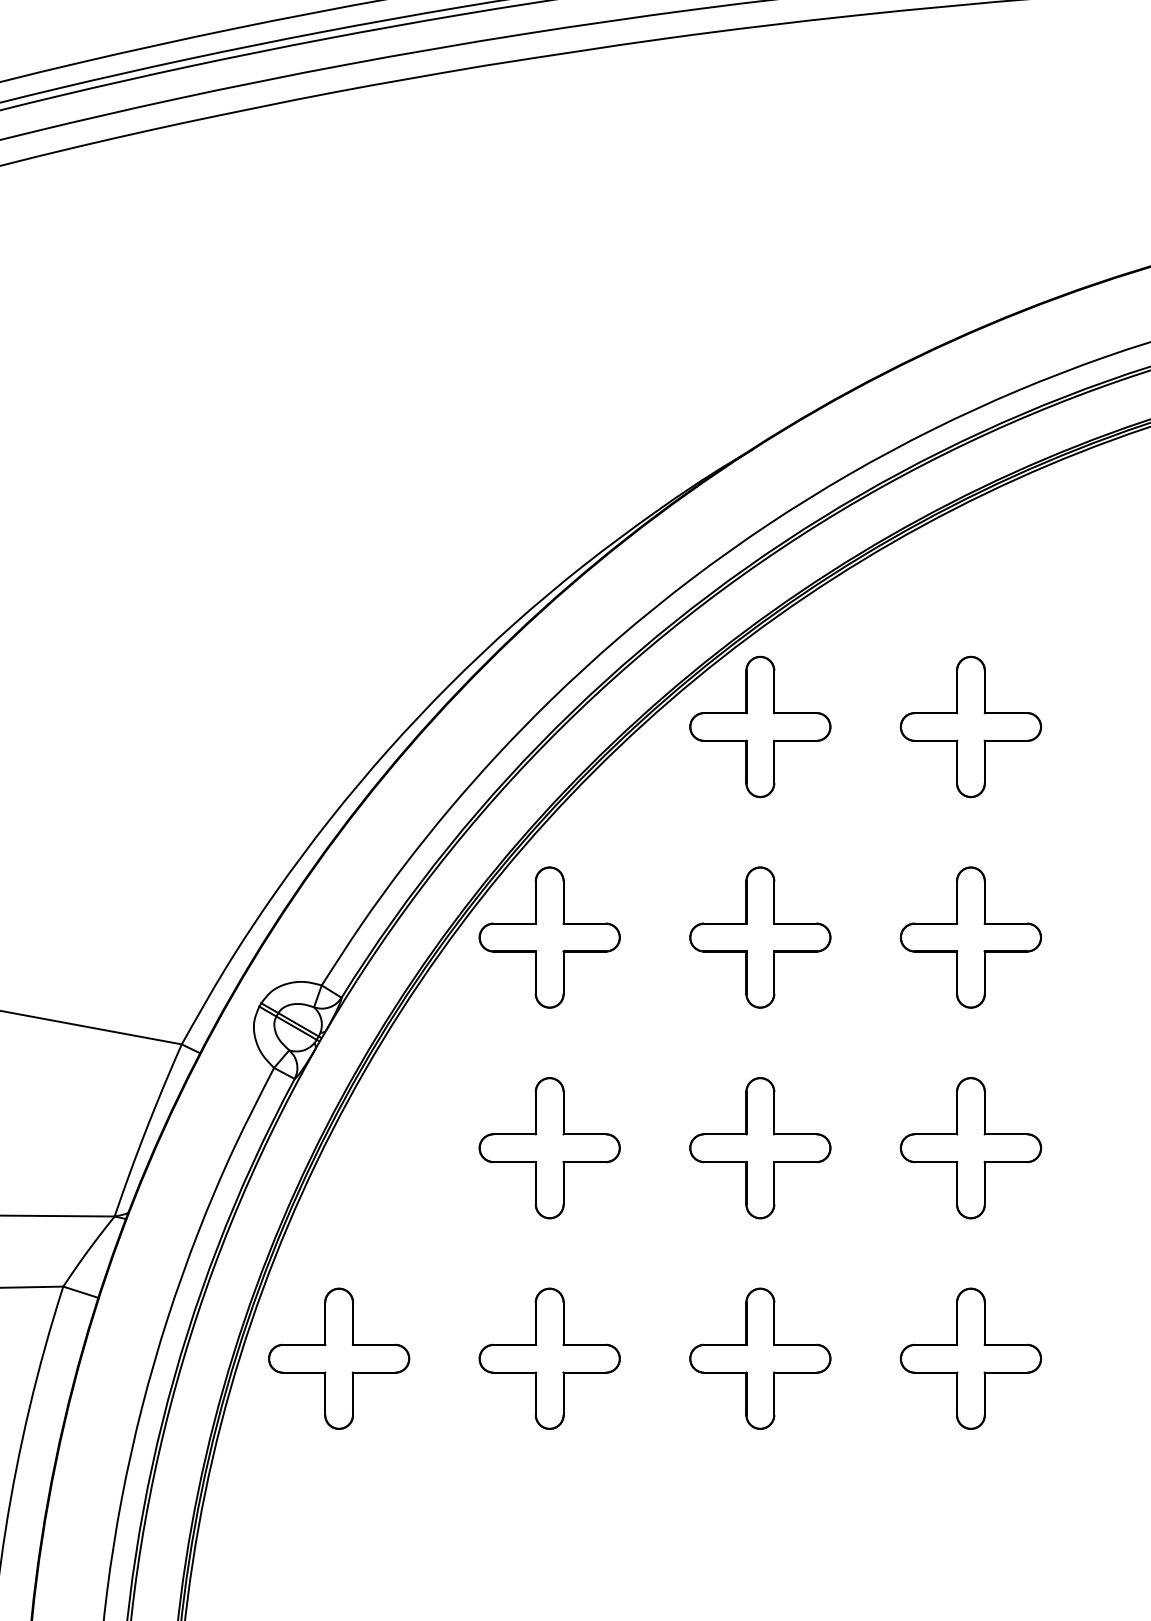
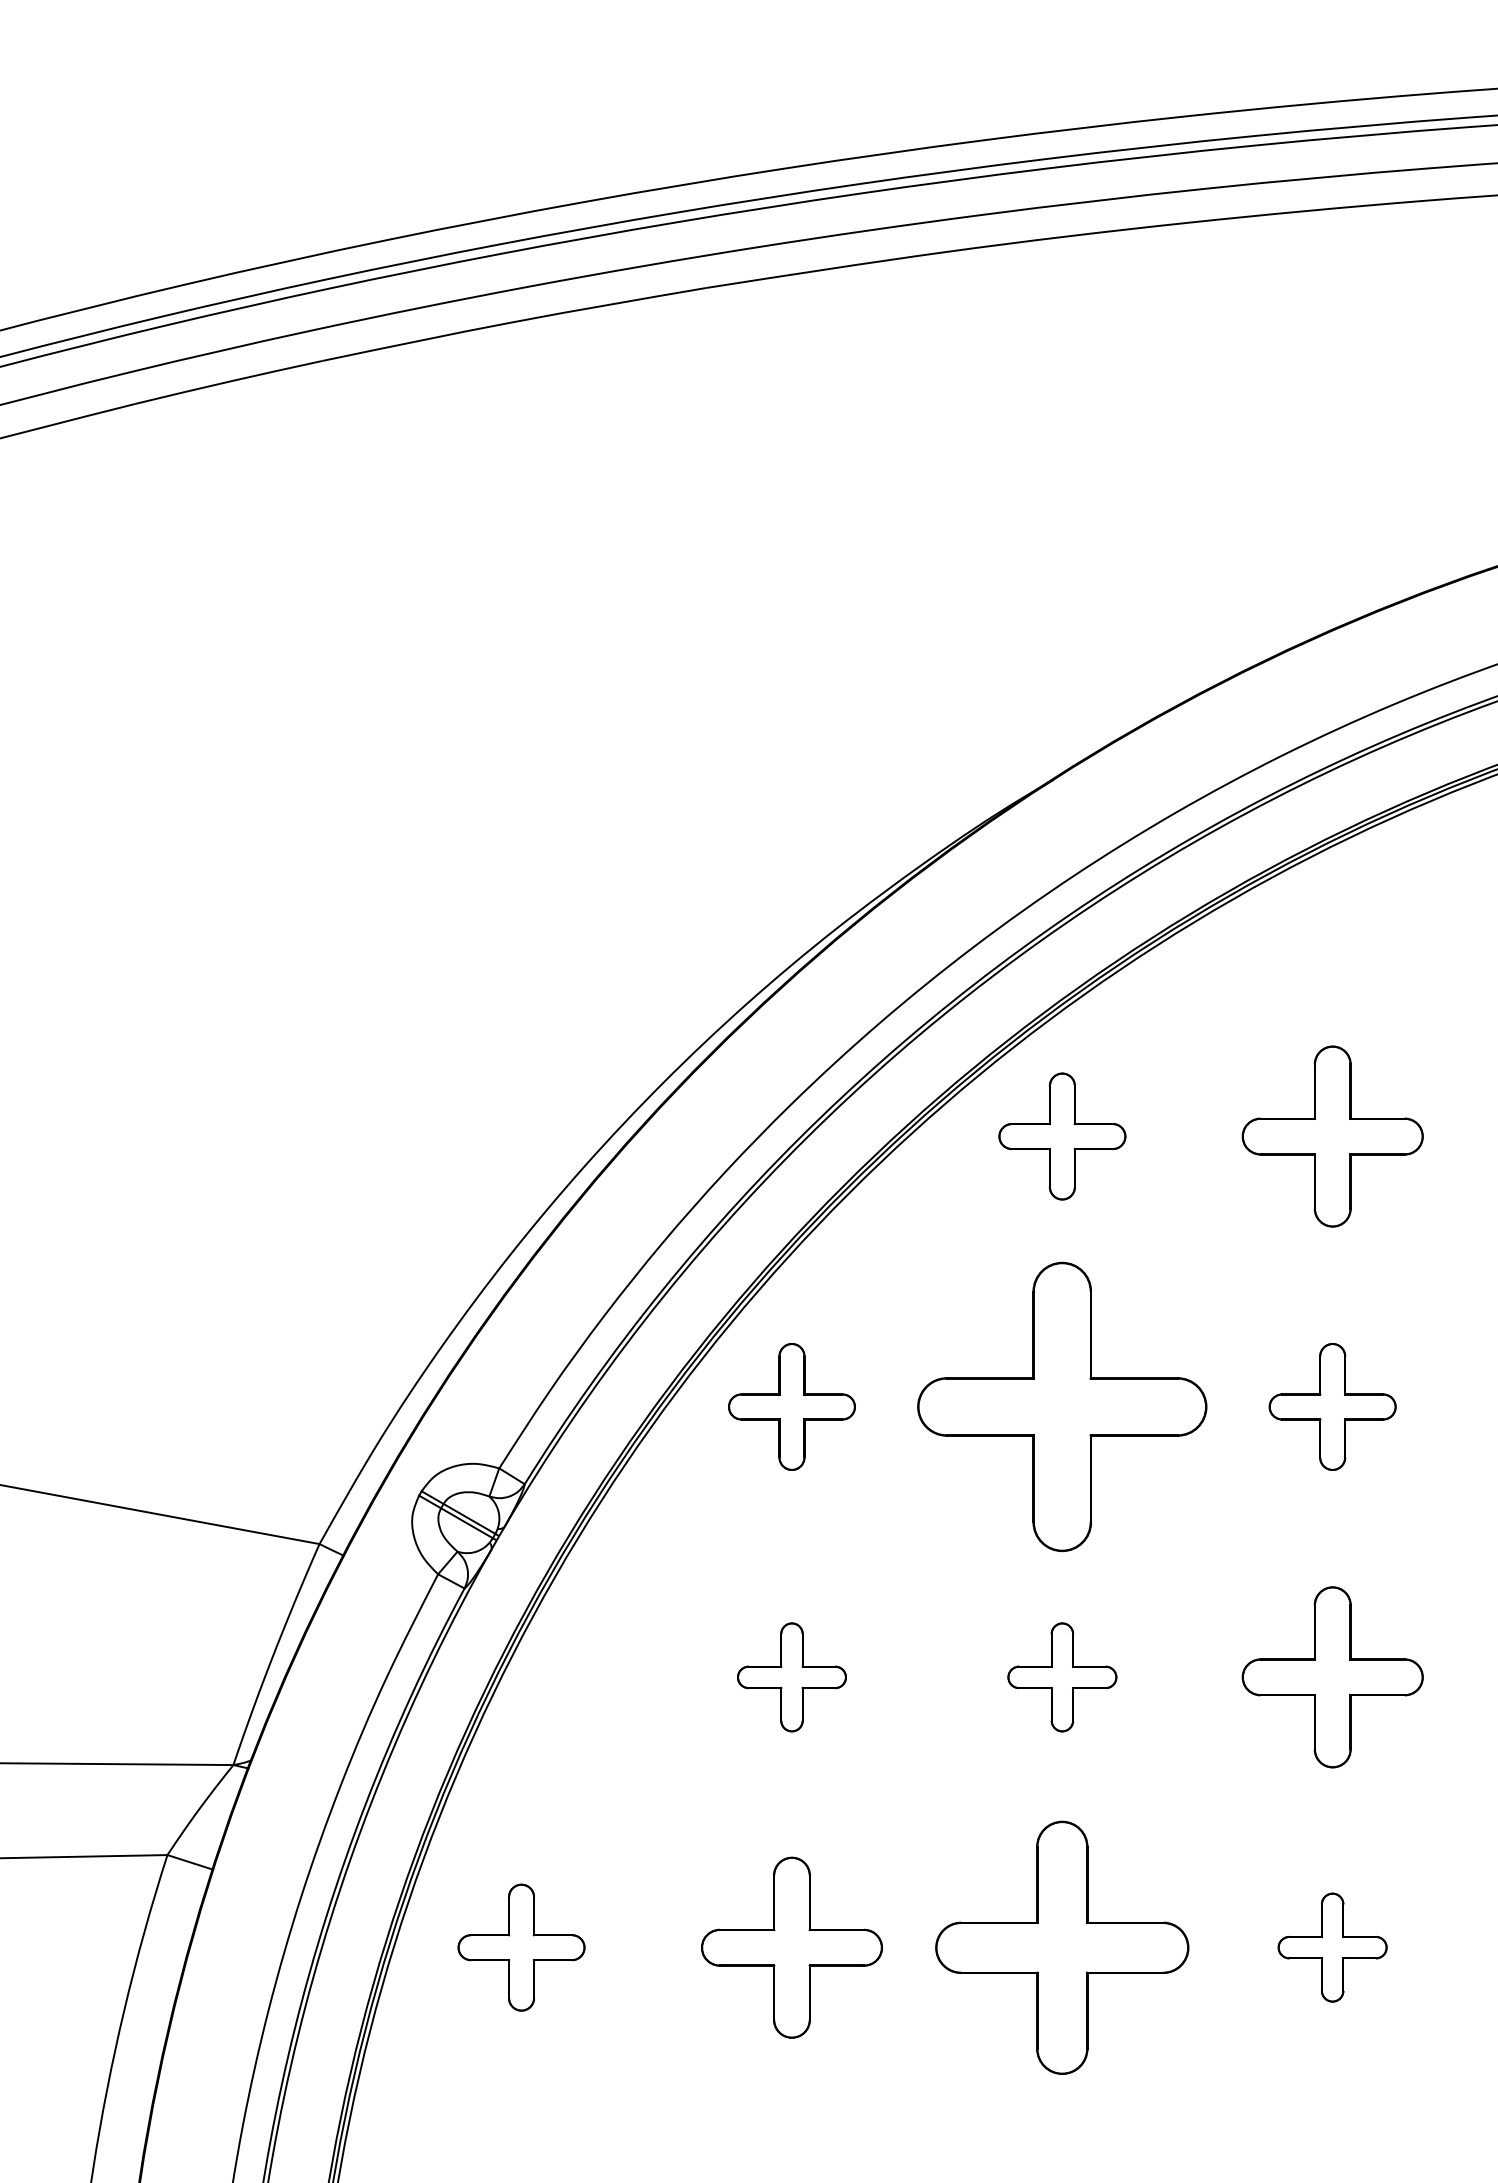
part: (760, 726) -> (1062, 1136), size x0.7
part: (549, 937) -> (791, 1406), size x0.7
part: (760, 937) -> (1062, 1406), size x1.6
part: (970, 937) -> (1332, 1406), size x0.7
part: (549, 1148) -> (791, 1677), size x0.6
part: (760, 1148) -> (1062, 1677), size x0.6
part: (339, 1358) -> (521, 1947), size x0.7
part: (760, 1358) -> (1062, 1947), size x1.4
part: (970, 1358) -> (1332, 1947), size x0.6

